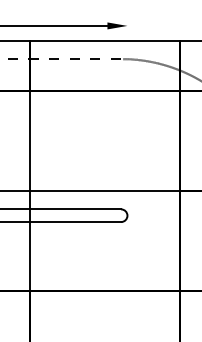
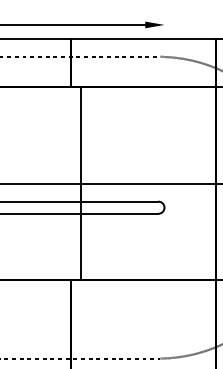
line: (29, 190) -> (80, 183), moved

